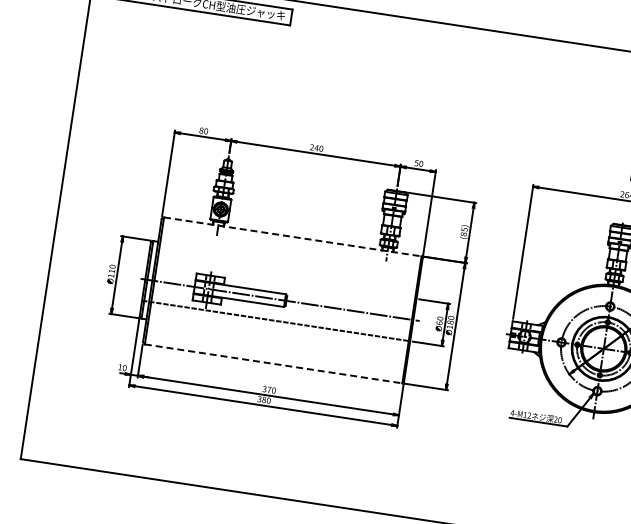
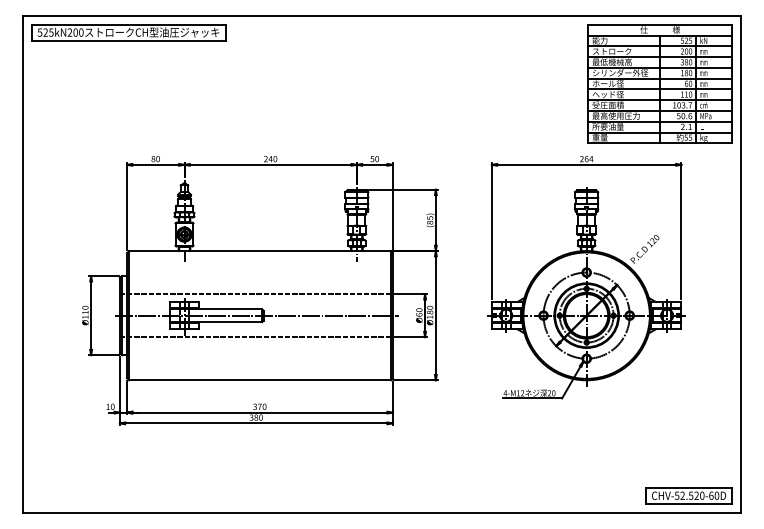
line: (292, 237) -> (260, 251), dashed -> solid
line: (281, 278) -> (255, 294), added
line: (273, 364) -> (260, 380), dashed -> solid

